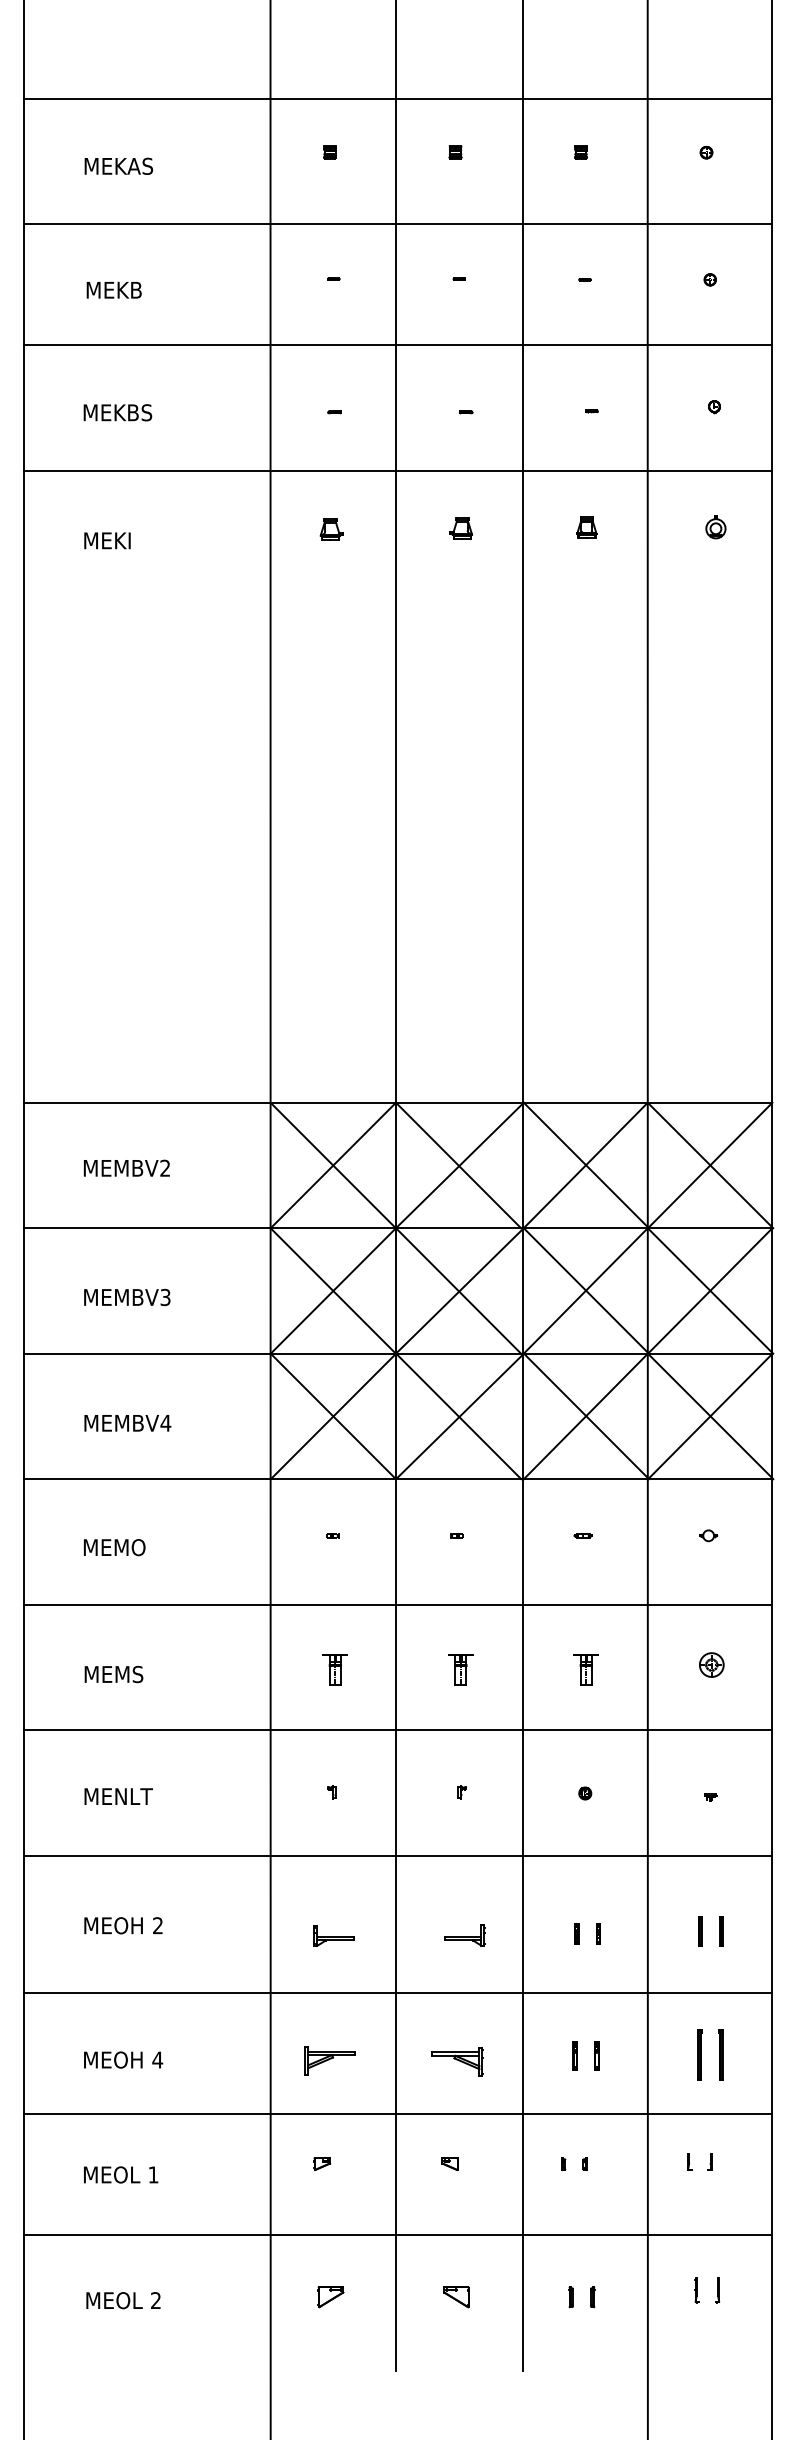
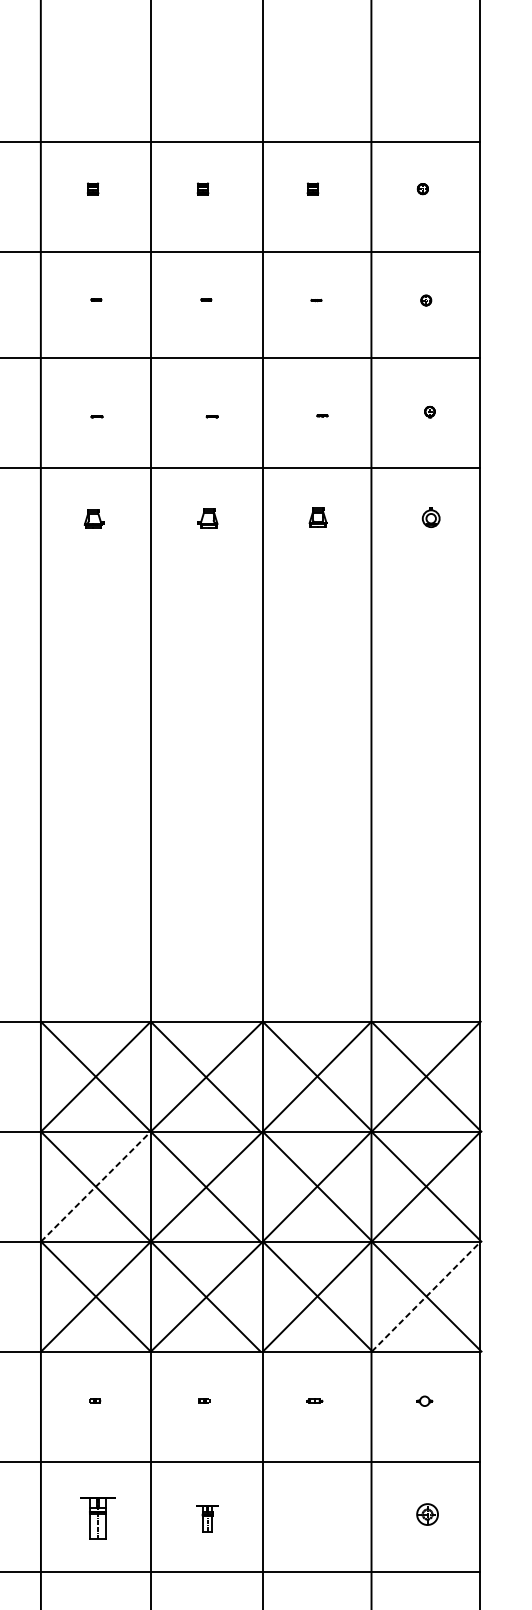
line: (333, 1290) -> (96, 1186), solid -> dashed
line: (710, 1416) -> (426, 1296), solid -> dashed
part: (334, 1669) -> (96, 1518), size x1.6
part: (585, 1669) -> (316, 1518), removed

